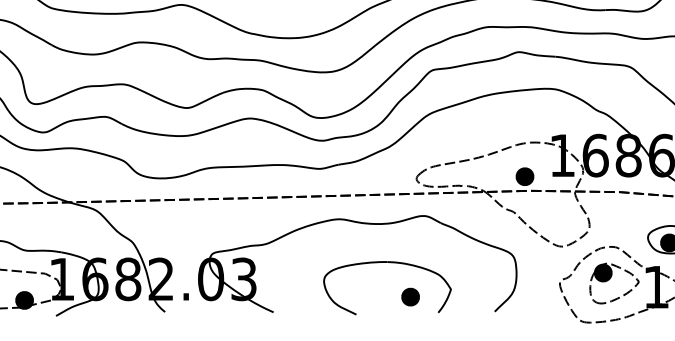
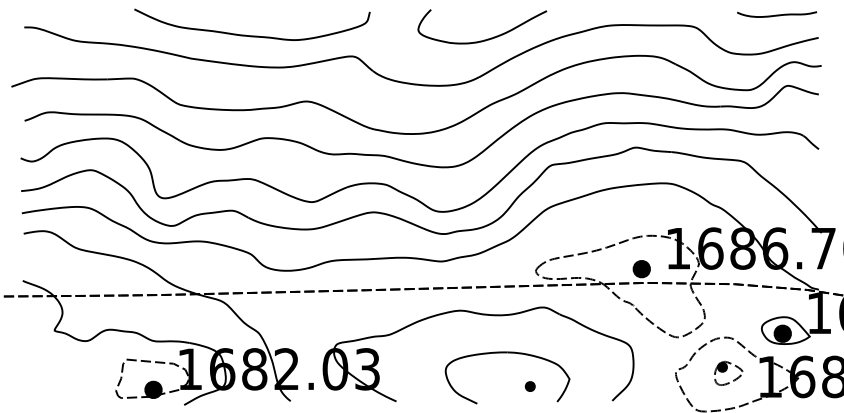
part: (613, 283) -> (728, 373), size x0.6
part: (410, 296) -> (530, 386), size x0.6

